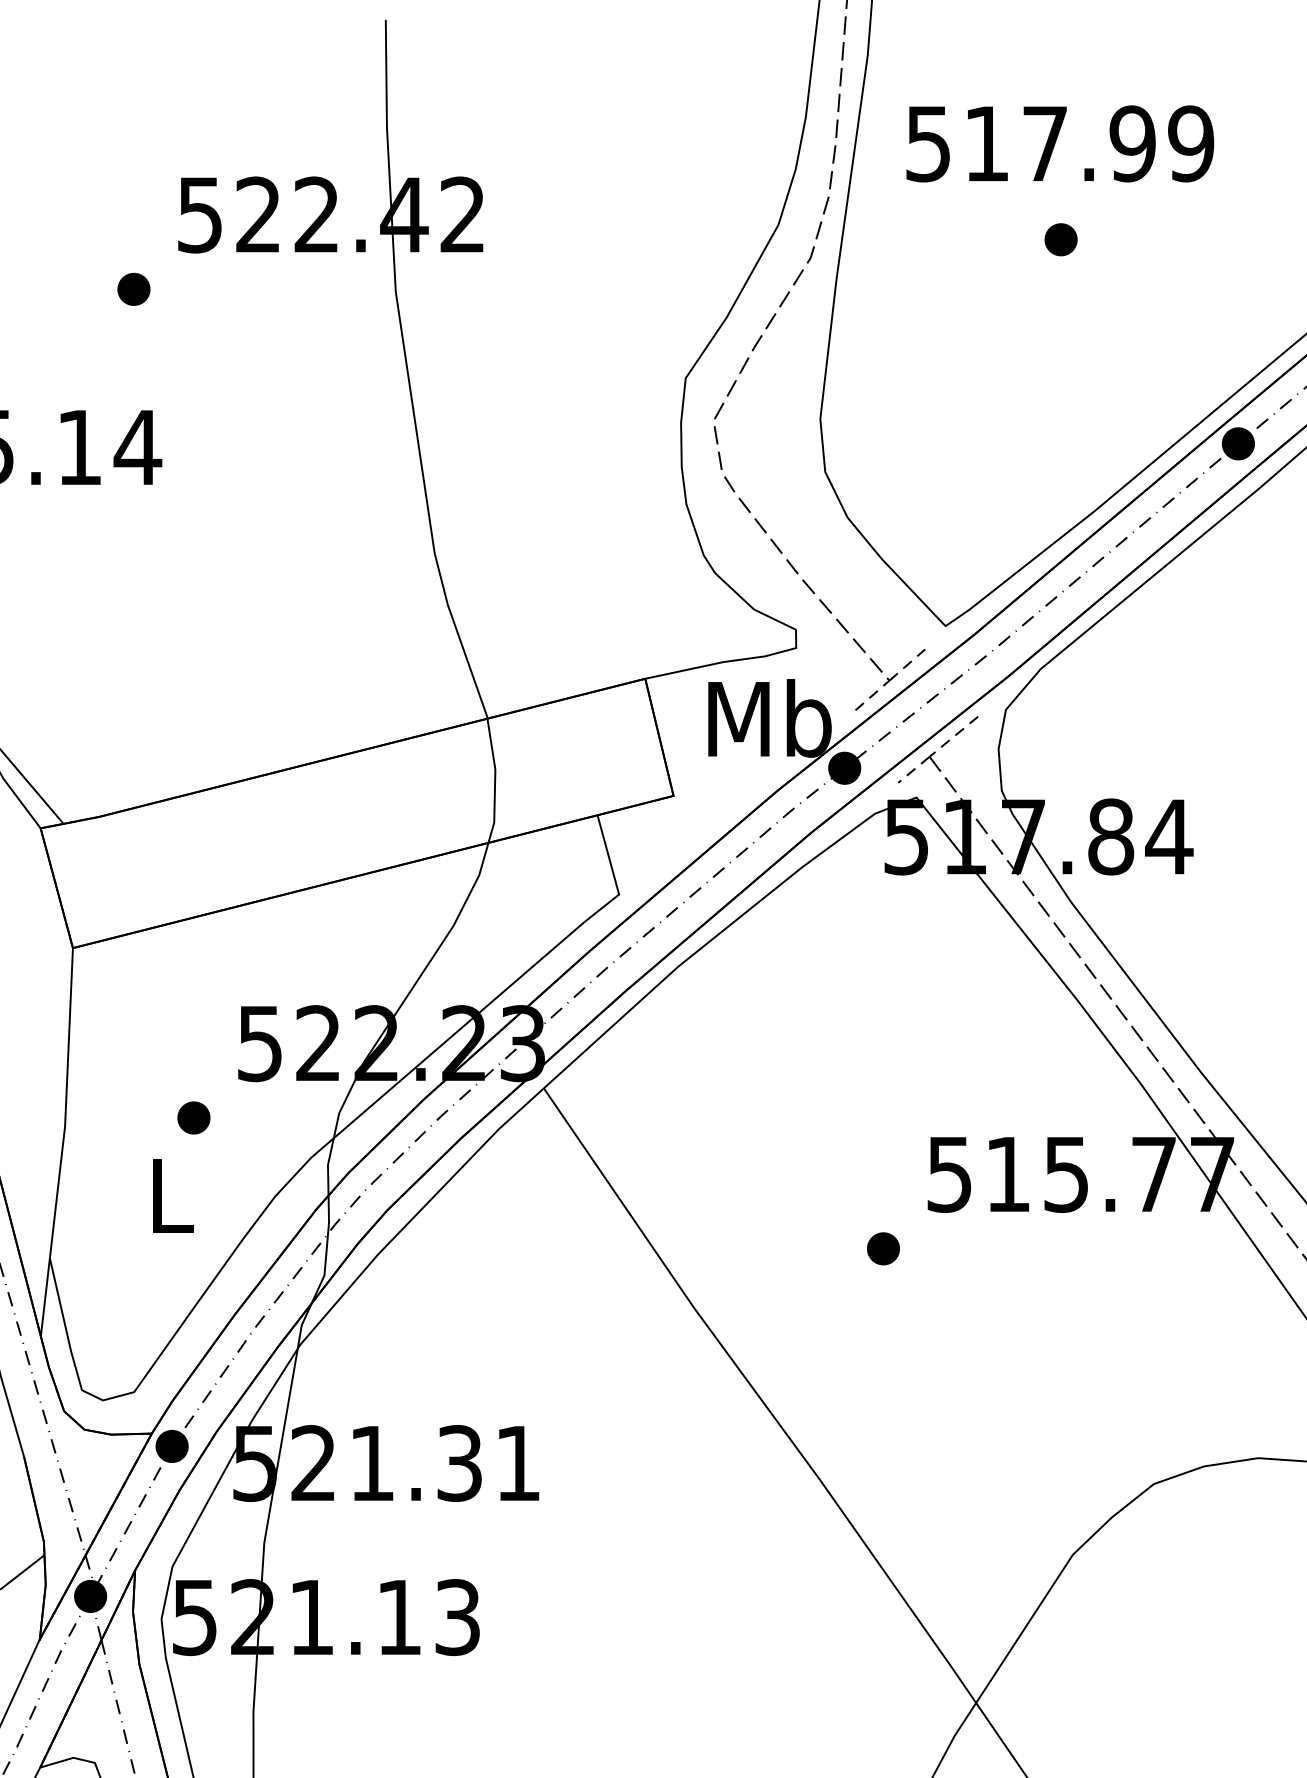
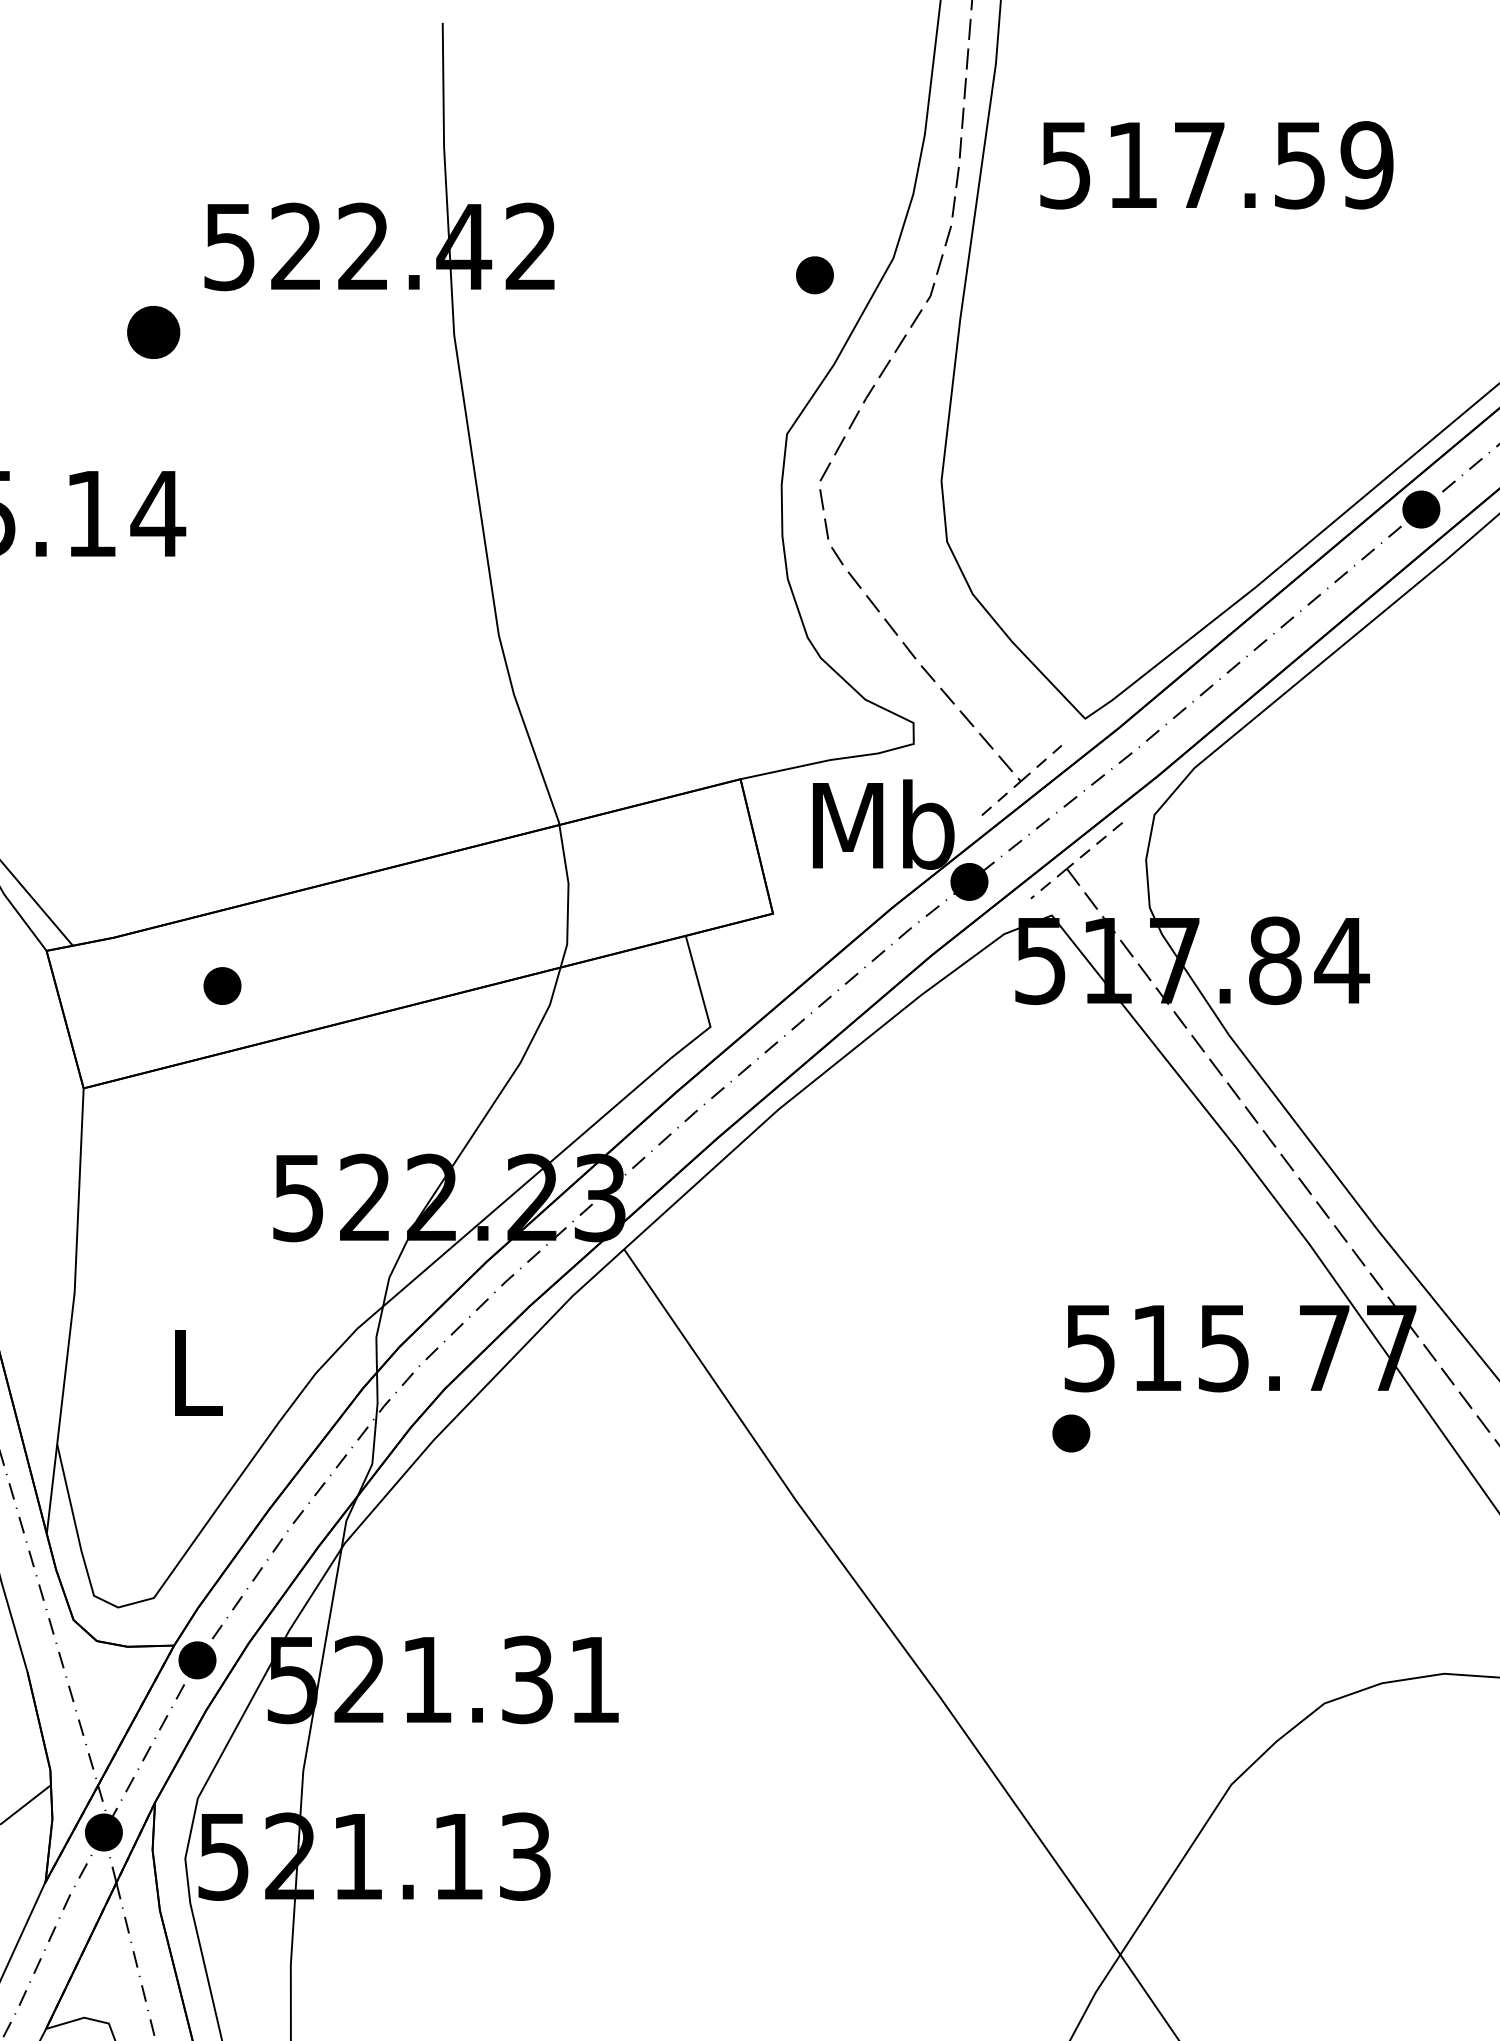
text: (1132, 143) -> (1299, 164), 517.99 -> 517.59
part: (1060, 239) -> (814, 275), moved
part: (133, 288) -> (153, 331), size x1.4
part: (193, 1117) -> (222, 985), moved
part: (883, 1248) -> (1071, 1433), moved

